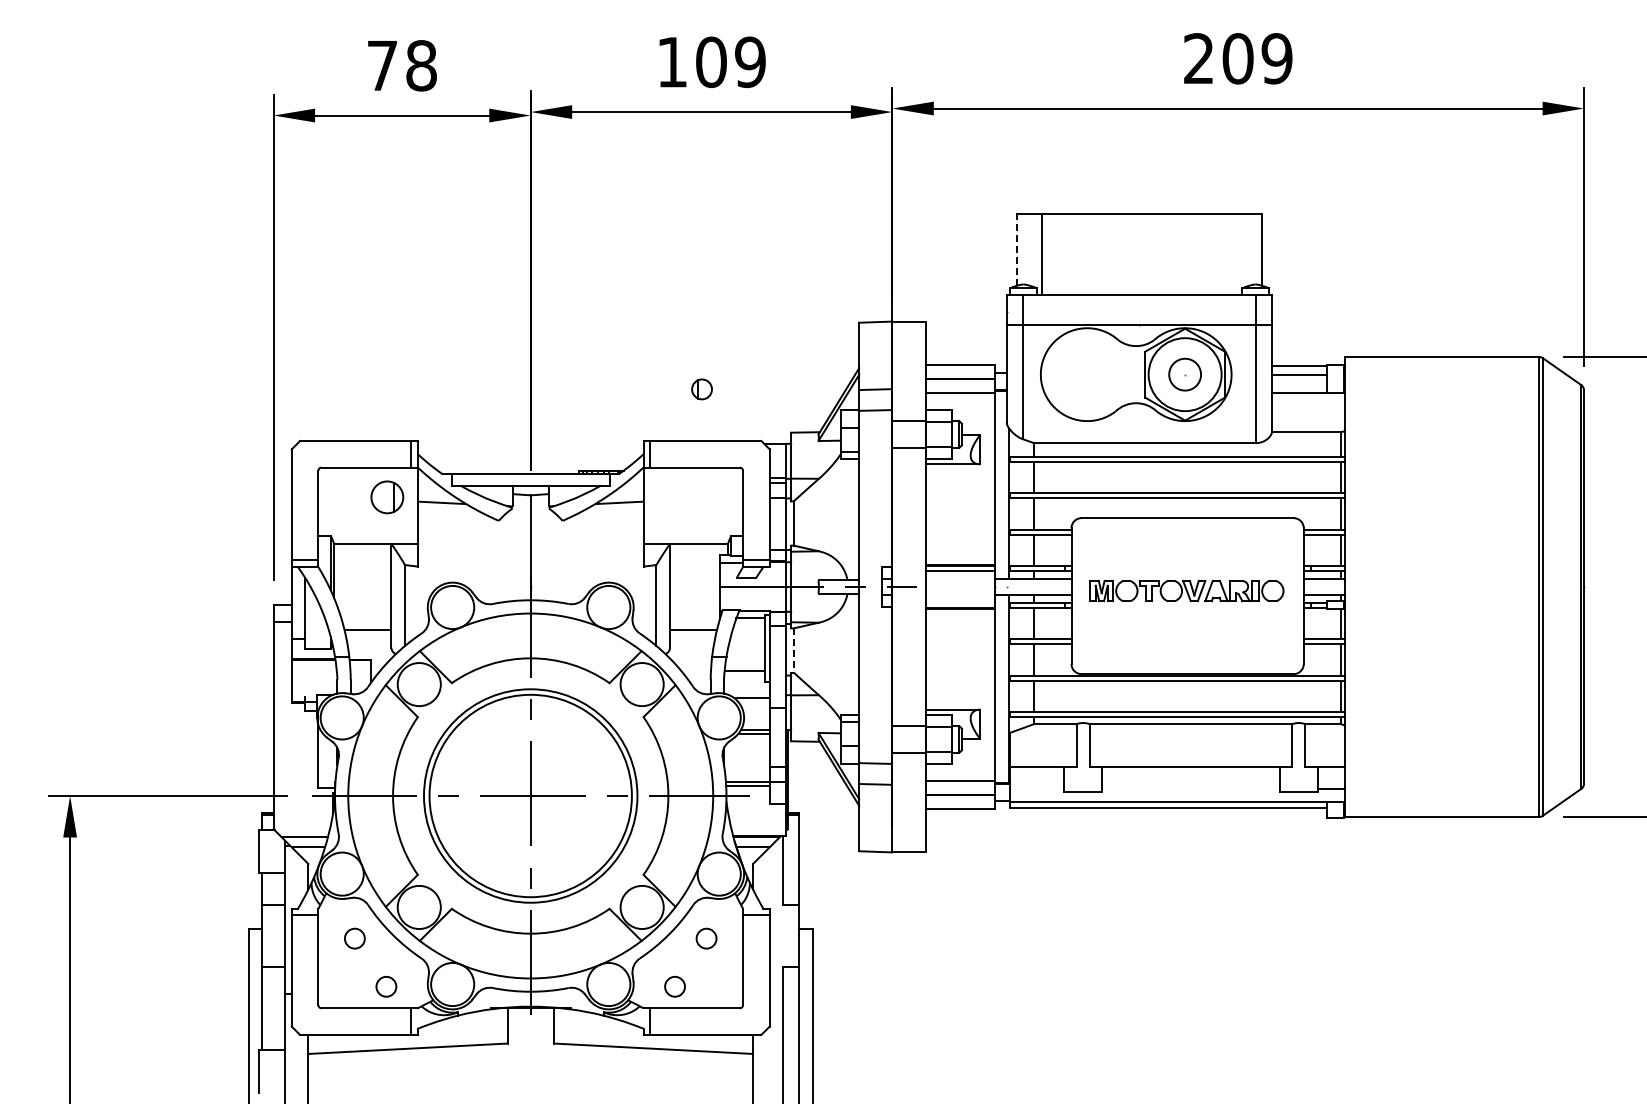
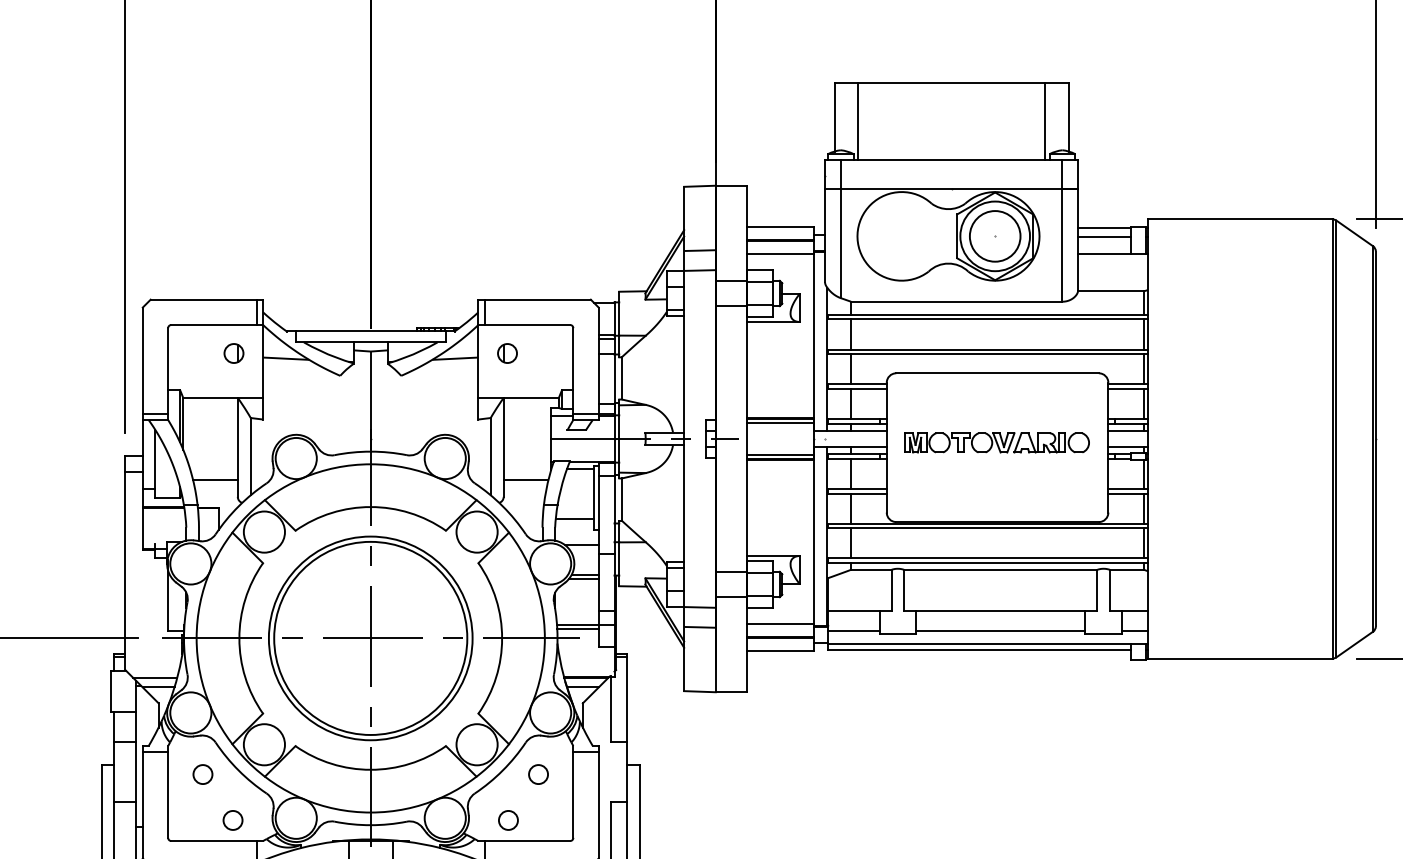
line: (1016, 249) -> (834, 116), dashed -> solid
line: (1237, 254) -> (1045, 121), added
circle: (1184, 374) -> (994, 236), size x1.67
part: (701, 389) -> (506, 353), moved
part: (387, 497) -> (234, 353), size x0.62
line: (960, 603) -> (780, 454), added
line: (793, 650) -> (621, 499), dashed -> solid
line: (1037, 788) -> (854, 631), added
line: (1190, 788) -> (1000, 631), added

